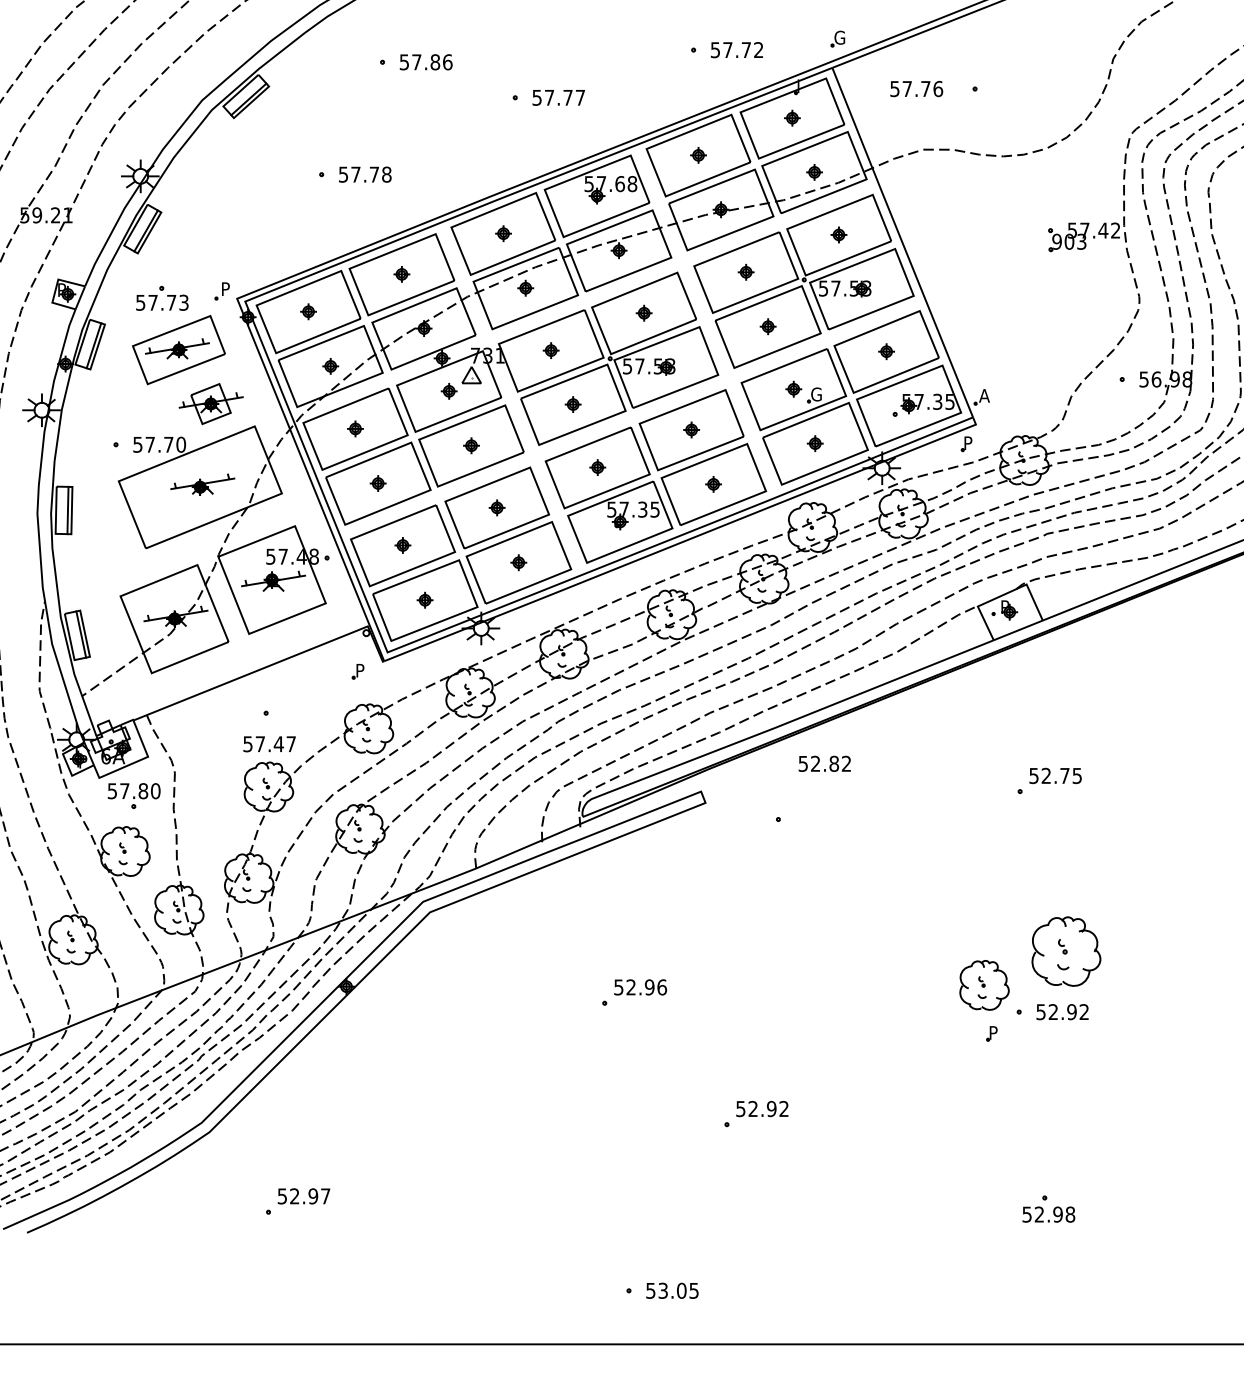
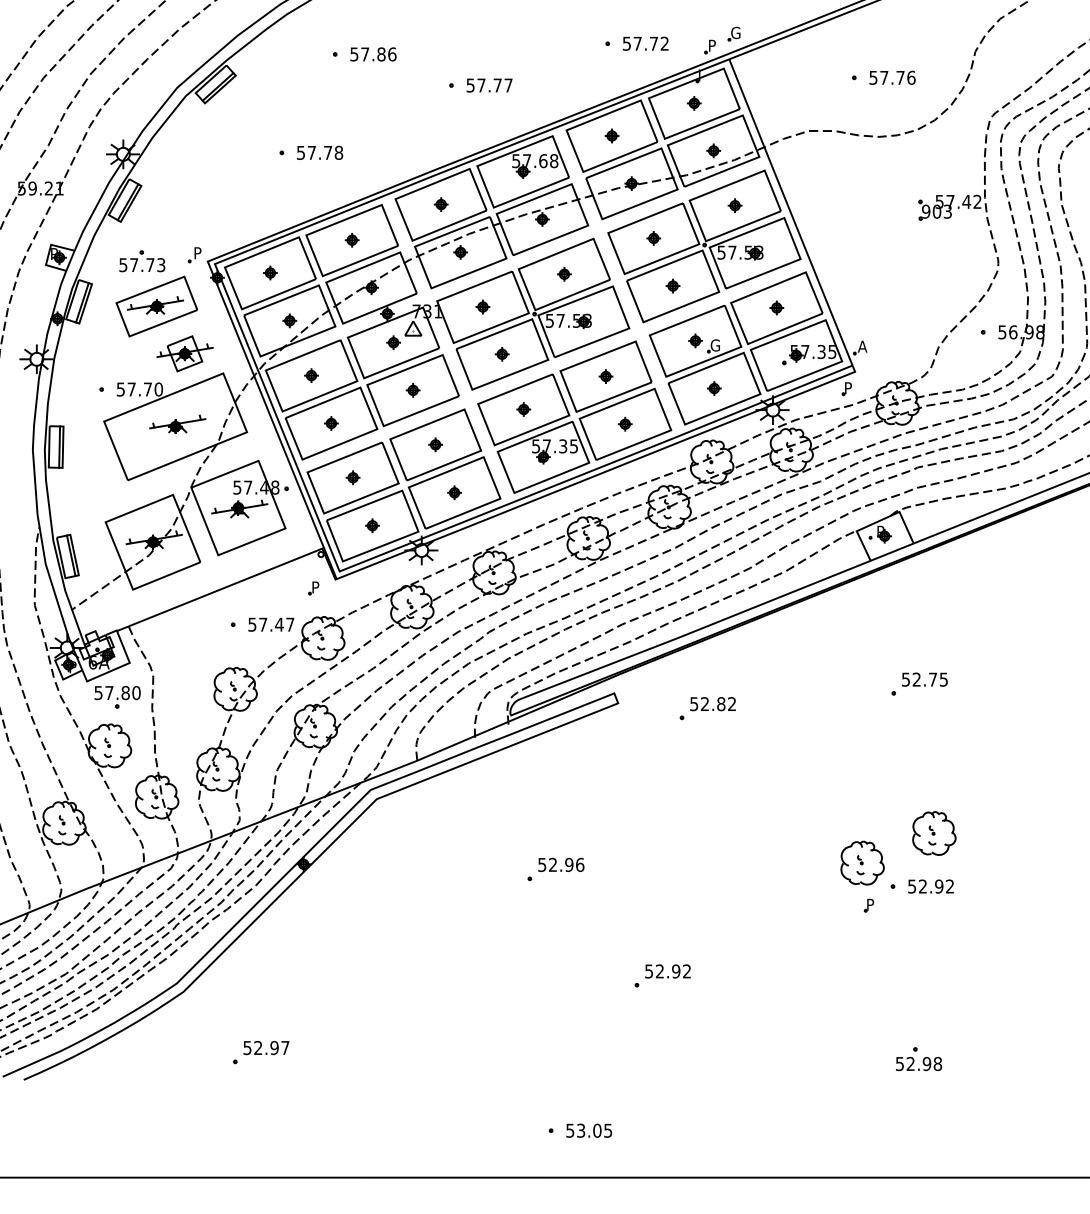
part: (809, 53) -> (709, 46), added
text: (916, 89) -> (892, 78), moved
text: (269, 744) -> (271, 624), moved
text: (824, 763) -> (712, 703), moved
part: (1066, 951) -> (934, 833), size x0.71

